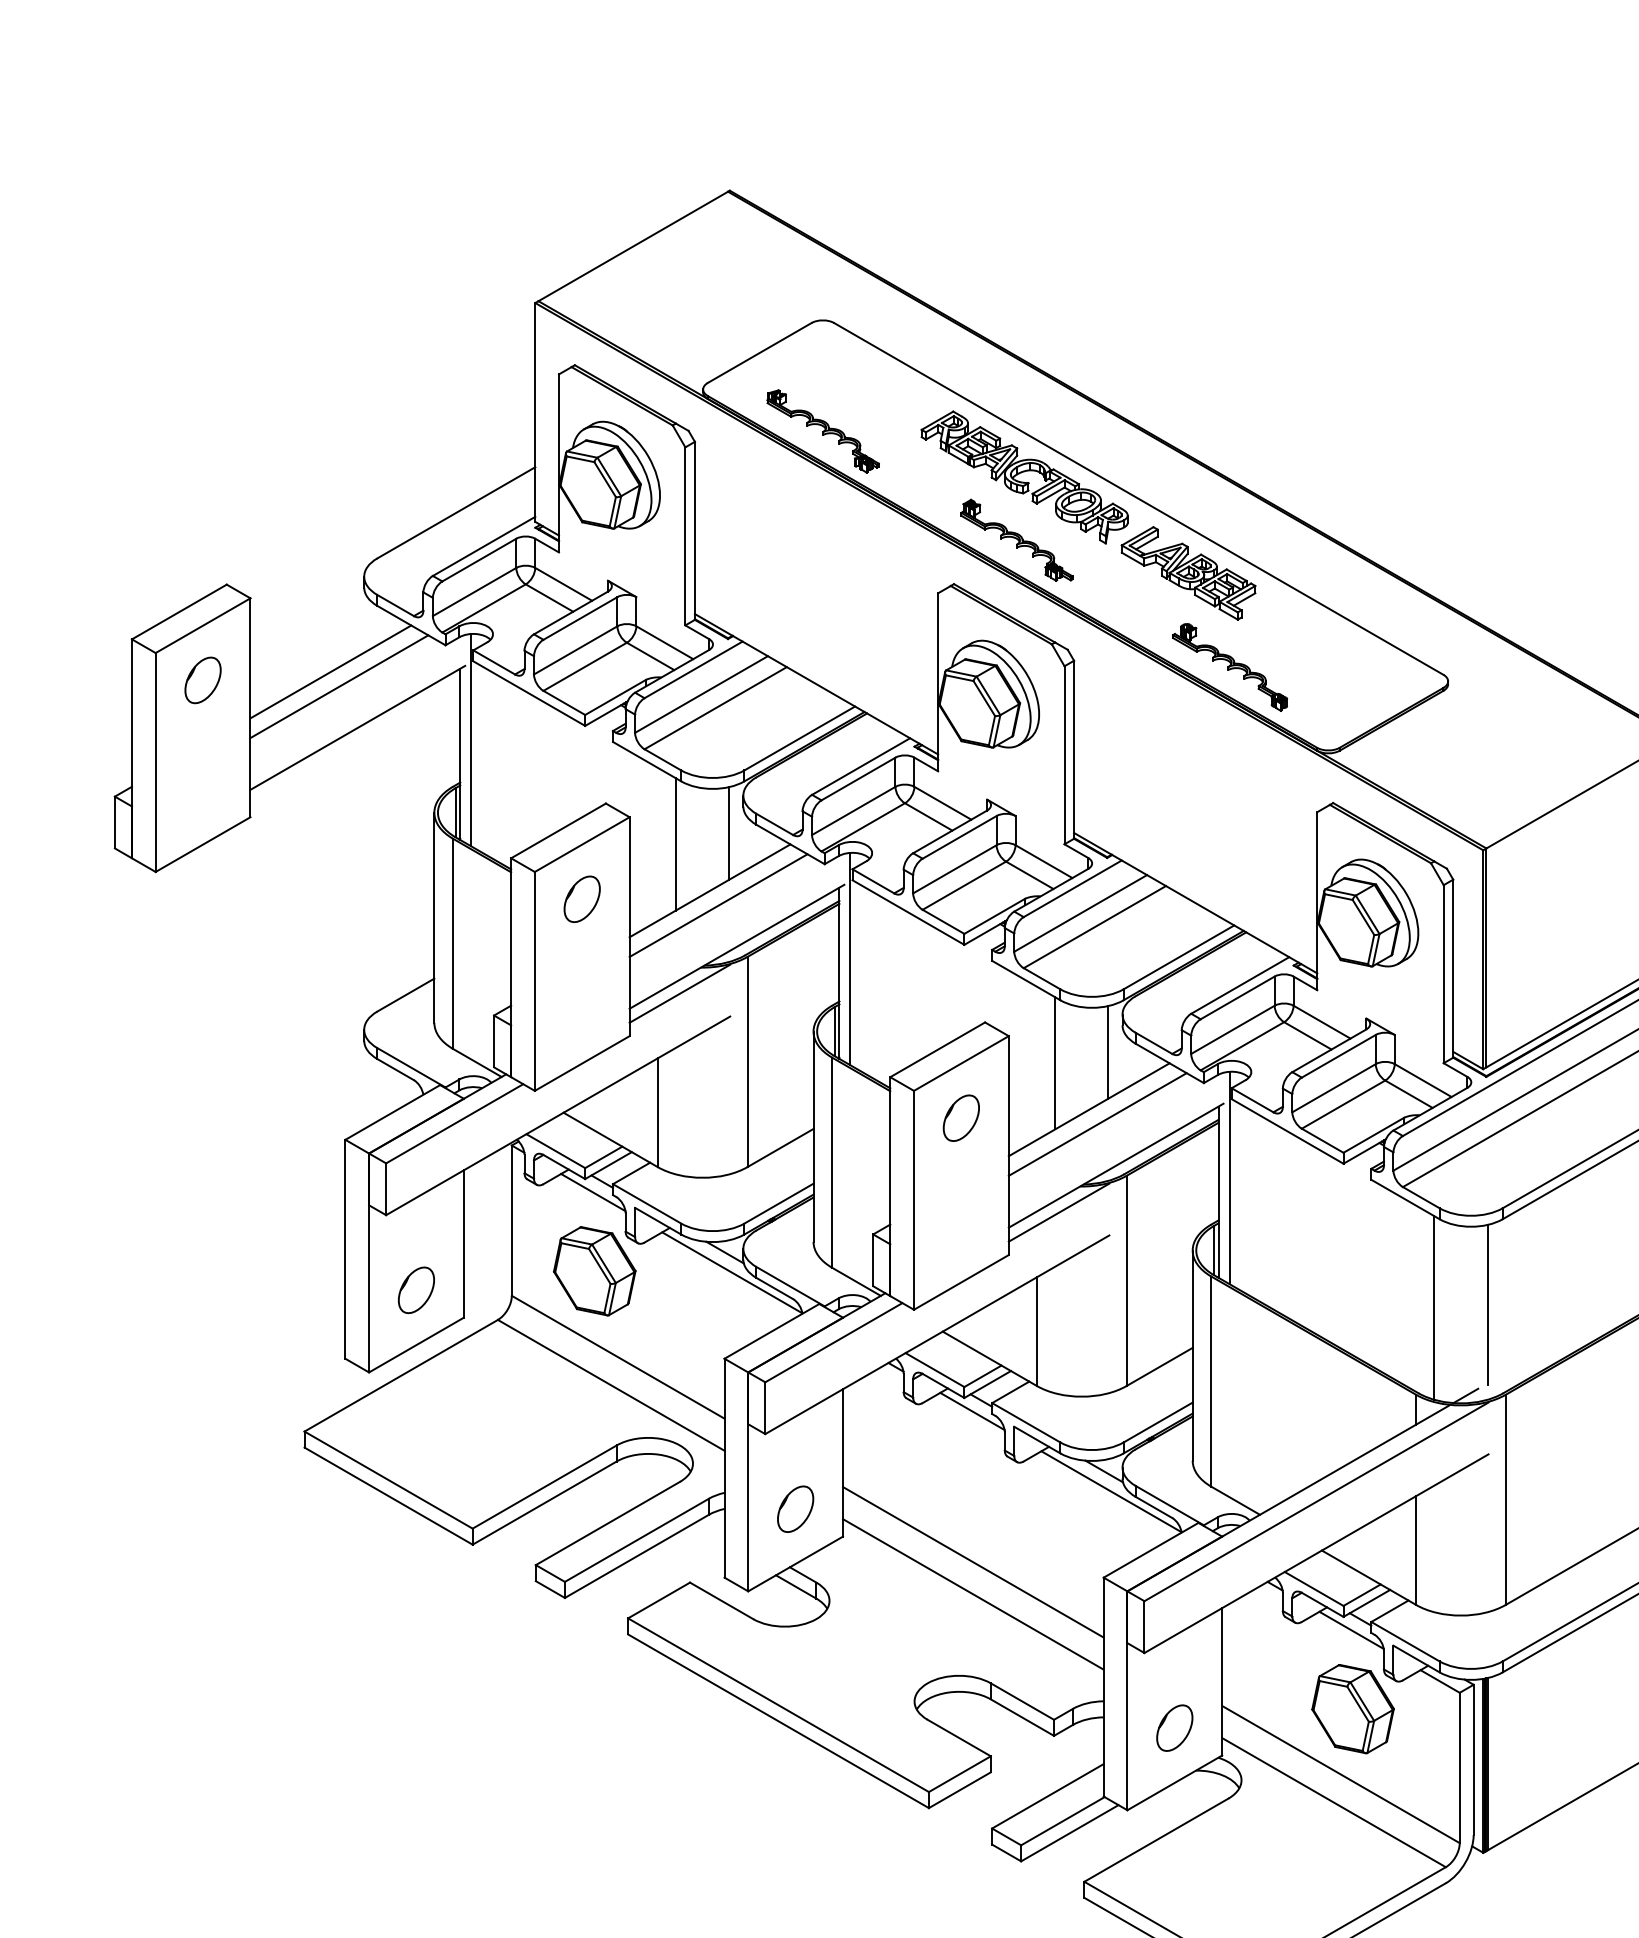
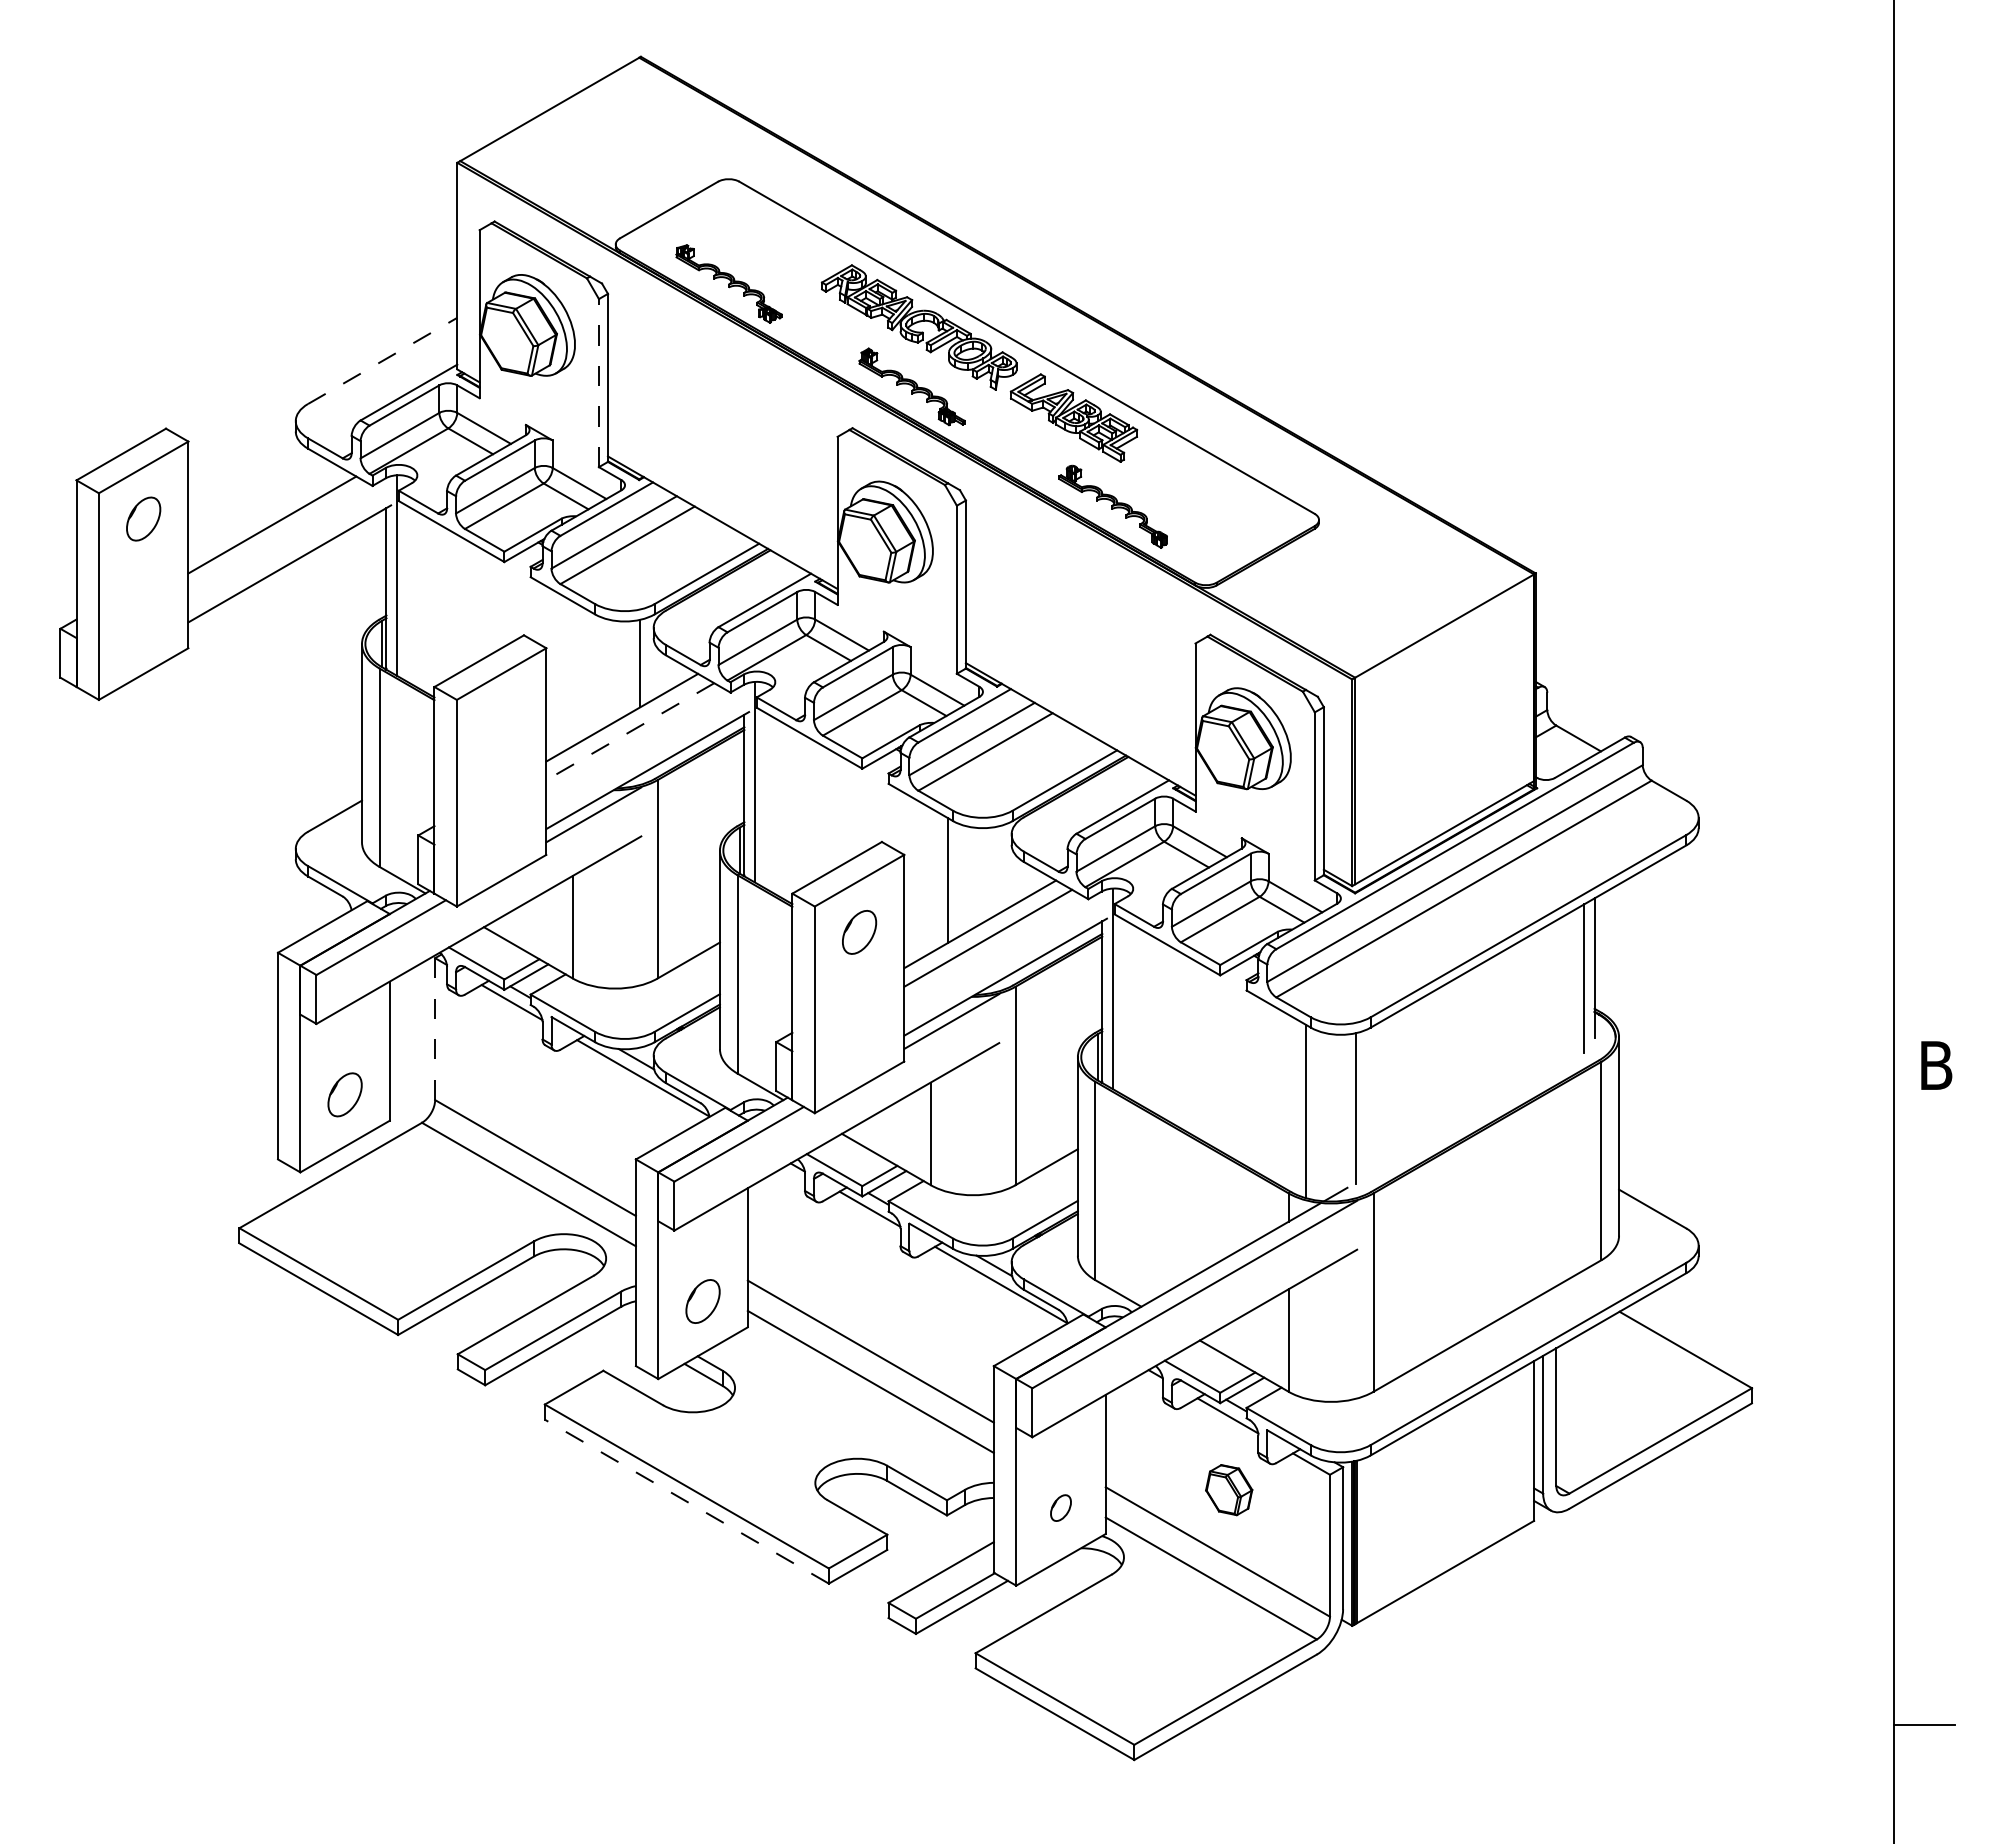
line: (457, 512) -> (383, 360), solid -> dashed
line: (684, 535) -> (598, 382), solid -> dashed
line: (331, 671) -> (264, 510), removed
line: (676, 843) -> (590, 673), removed
part: (582, 899) -> (501, 725), removed
line: (718, 905) -> (630, 731), solid -> dashed
line: (1108, 1051) -> (998, 869), removed
line: (512, 1221) -> (435, 1029), solid -> dashed
part: (593, 1270) -> (512, 1076), removed
part: (1352, 1708) -> (1228, 1489), size x0.6
line: (778, 1721) -> (686, 1501), solid -> dashed
part: (1174, 1727) -> (1060, 1507), size x0.6

